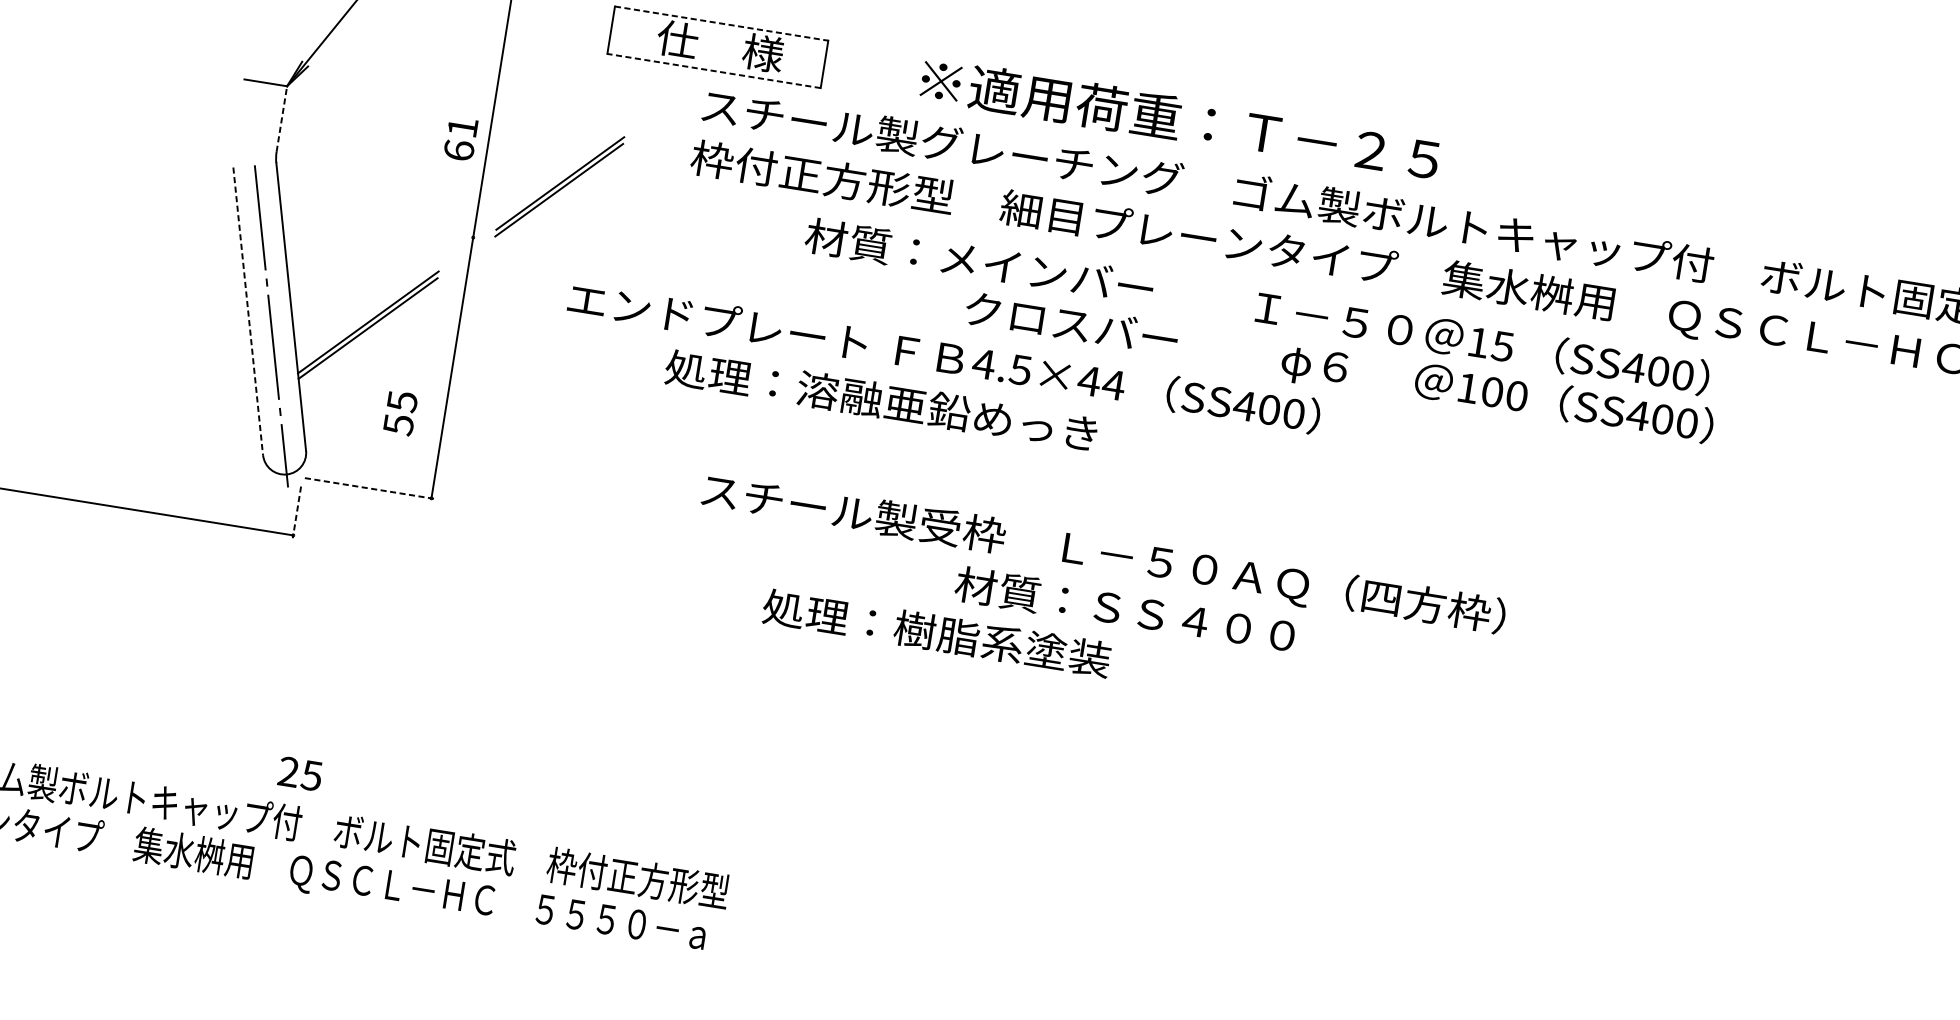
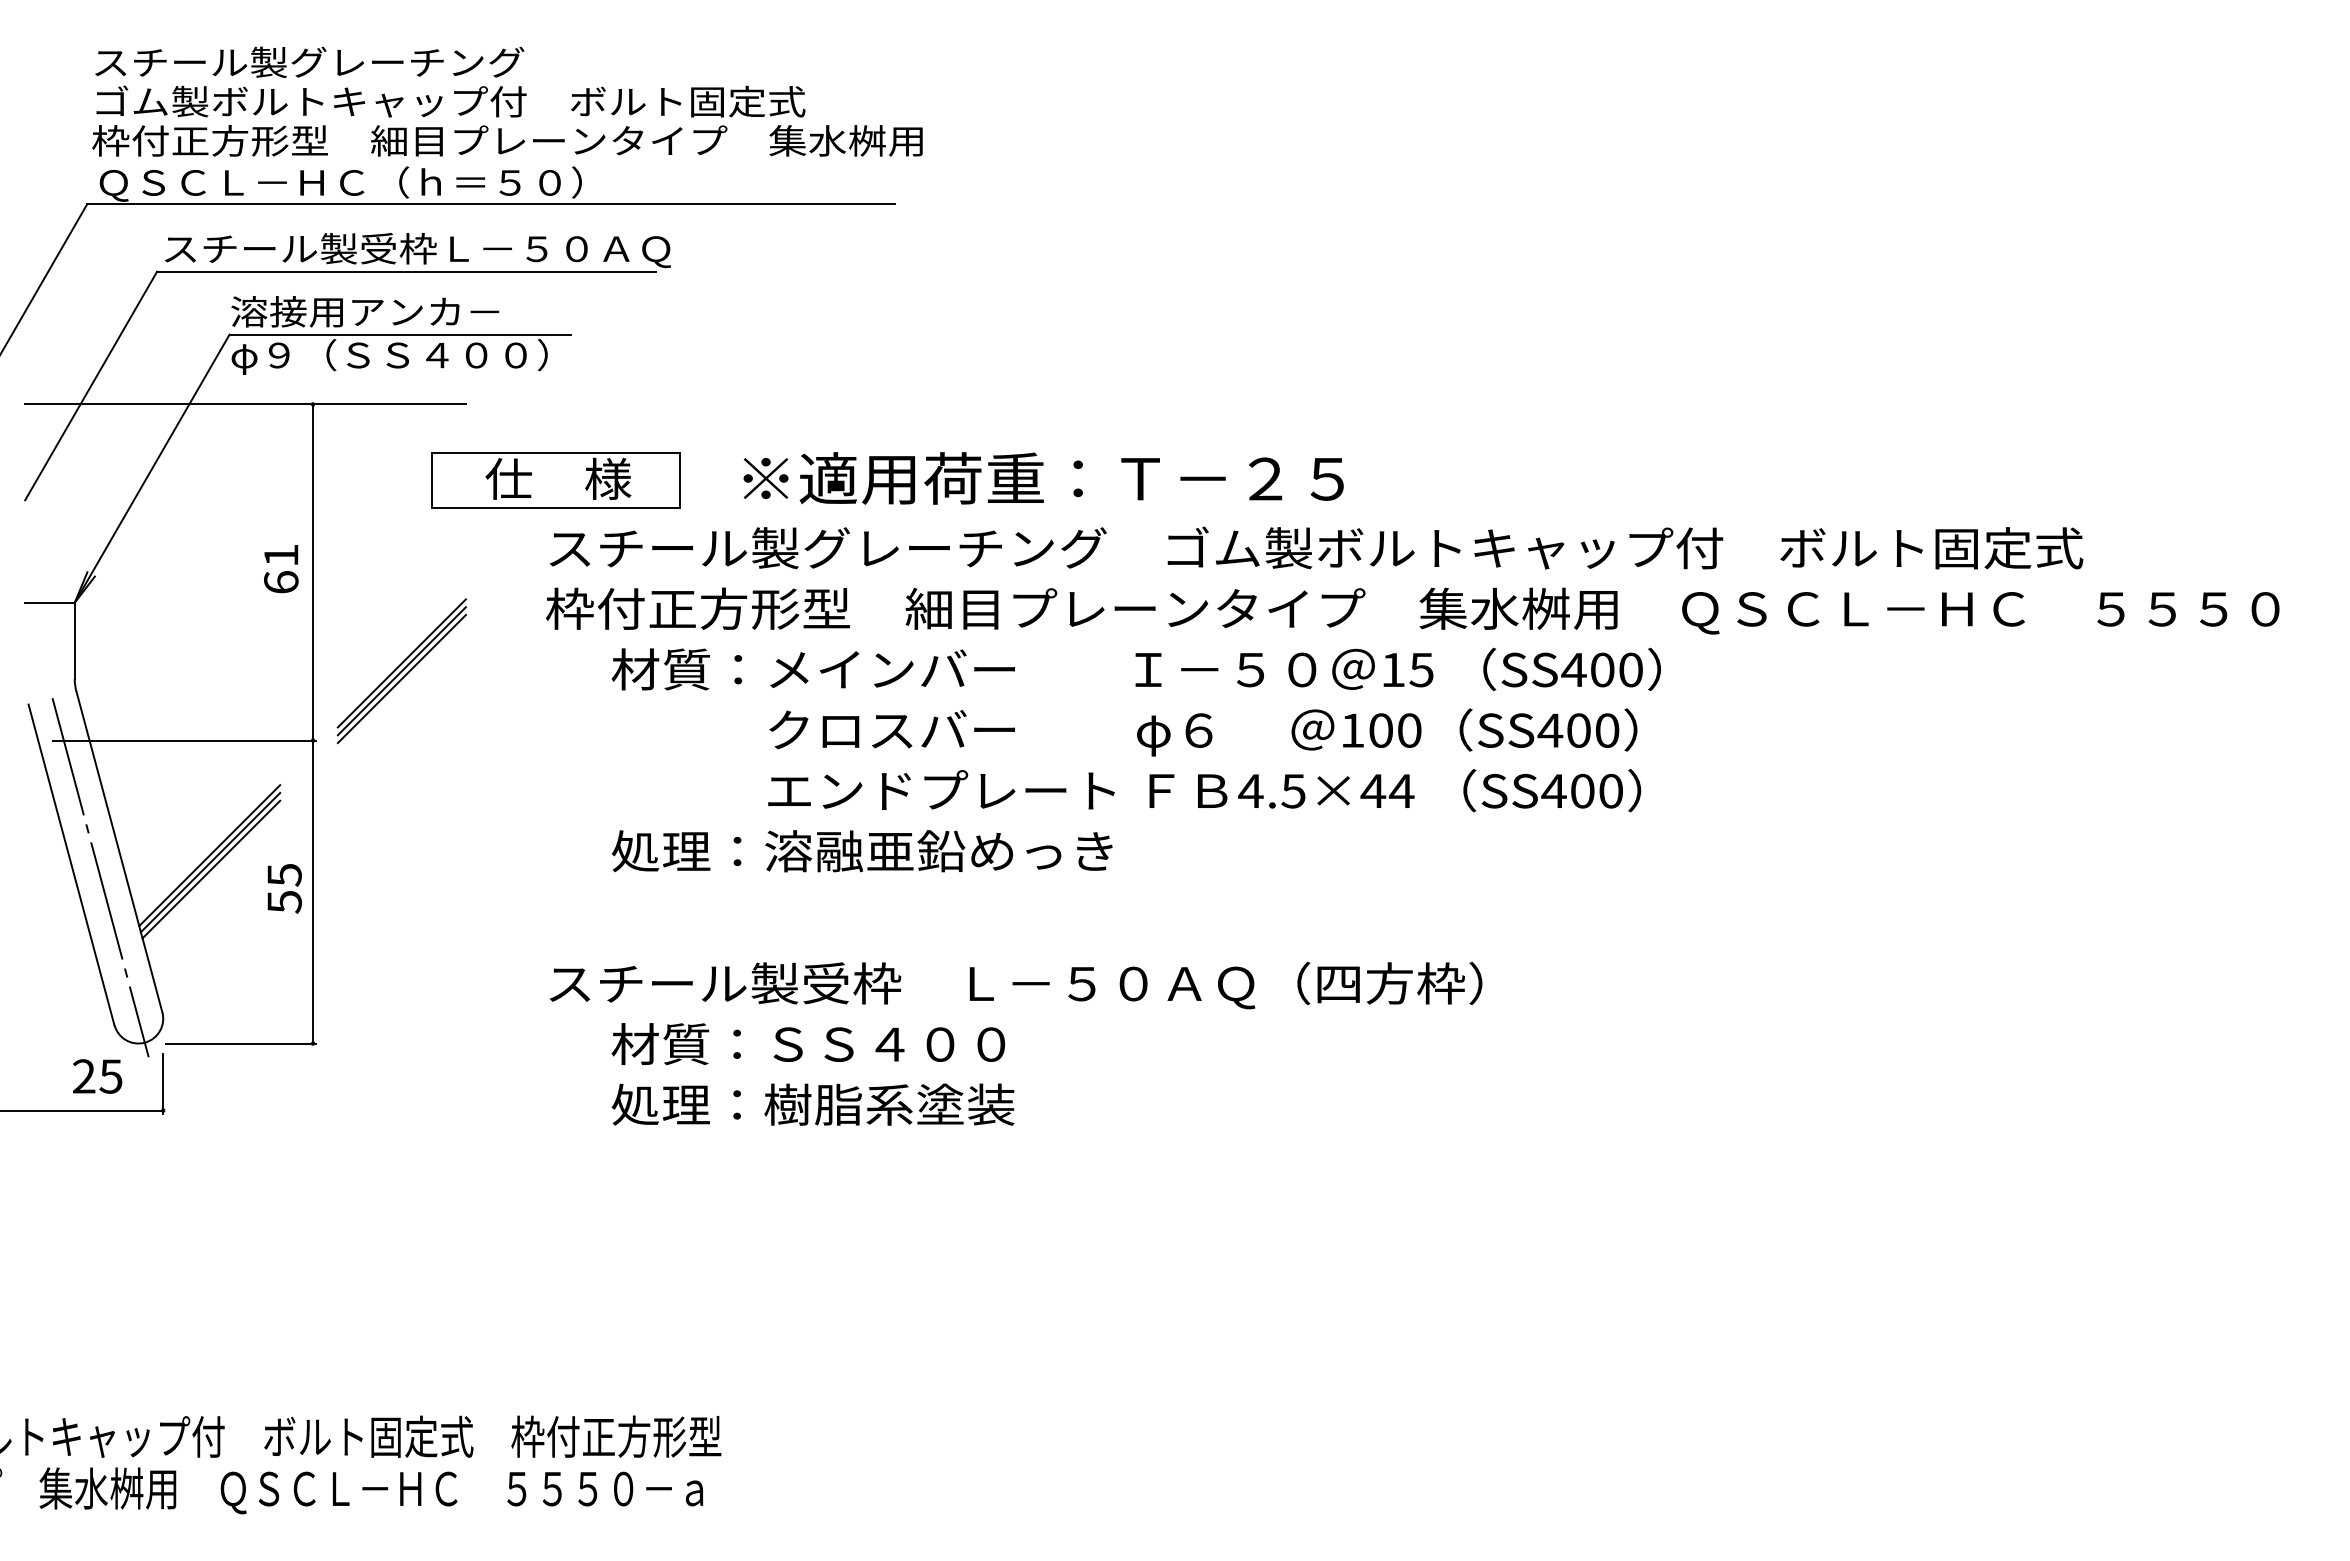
line: (721, 23) -> (555, 452), dashed -> solid
line: (713, 70) -> (555, 507), dashed -> solid
line: (281, 118) -> (74, 640), dashed -> solid
text: (1179, 119) -> (1043, 478), moved
text: (461, 139) -> (281, 569), moved
line: (557, 196) -> (401, 678), added
line: (362, 219) -> (184, 740), added
text: (1256, 305) -> (1135, 668), moved
line: (248, 311) -> (71, 864), dashed -> solid
line: (368, 334) -> (211, 869), added
text: (944, 357) -> (1204, 790), moved
text: (1339, 369) -> (1203, 732), moved
text: (880, 400) -> (861, 851), moved
text: (400, 413) -> (284, 888), moved
line: (369, 488) -> (241, 1043), dashed -> solid
line: (297, 513) -> (163, 1084), dashed -> solid
text: (1103, 554) -> (1015, 985), moved
text: (1125, 610) -> (808, 1044), moved
text: (936, 633) -> (812, 1104), moved
text: (300, 773) -> (97, 1076), moved

